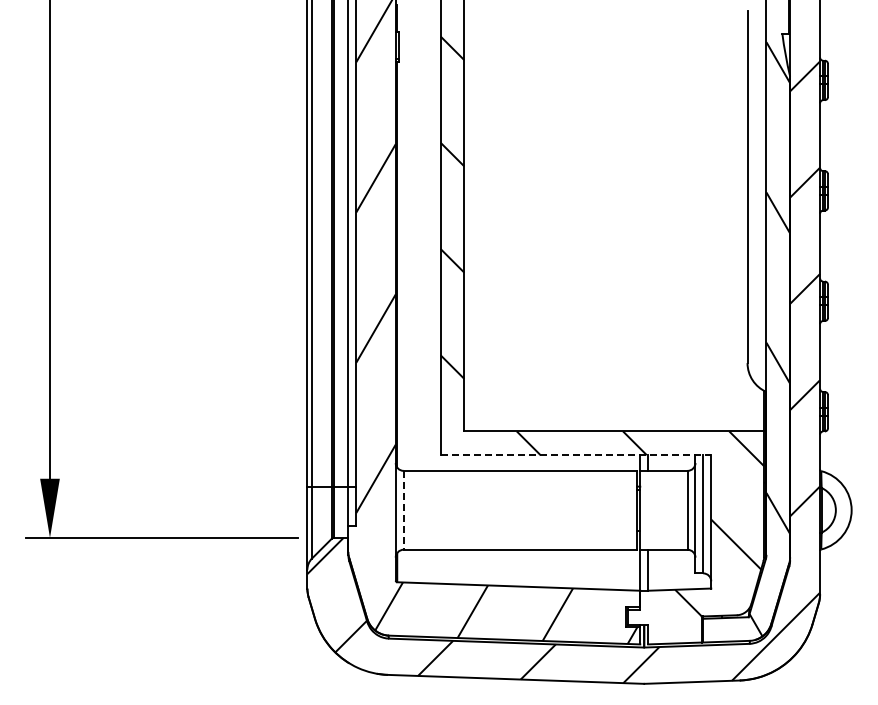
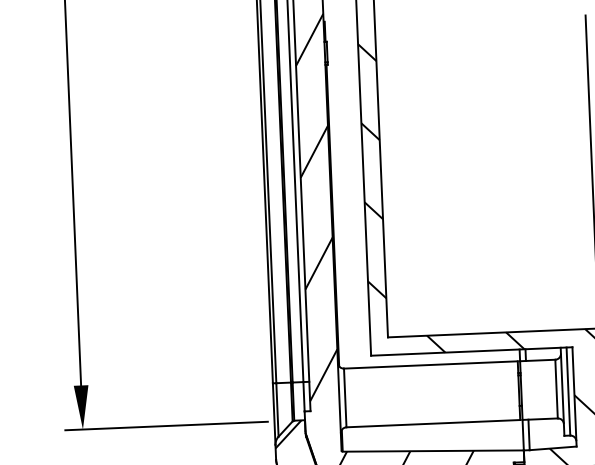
line: (576, 455) -> (472, 351), dashed -> solid
line: (403, 510) -> (345, 398), dashed -> solid

